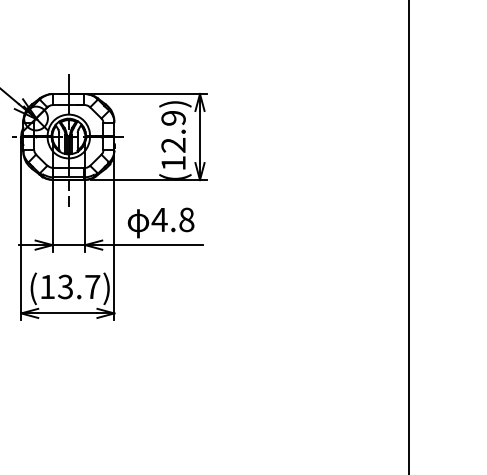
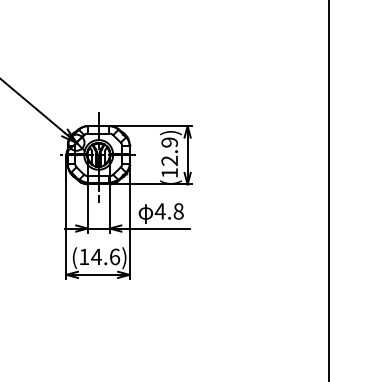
text: (78, 286) -> (105, 256), (13.7) -> (14.6)

